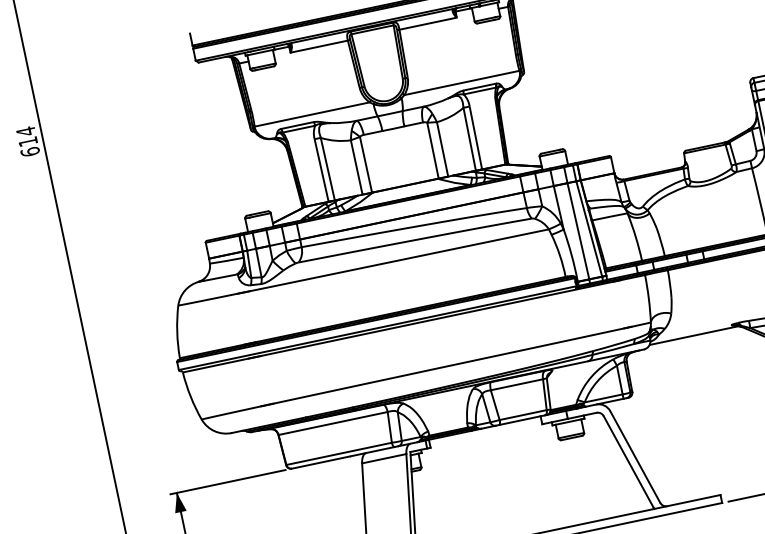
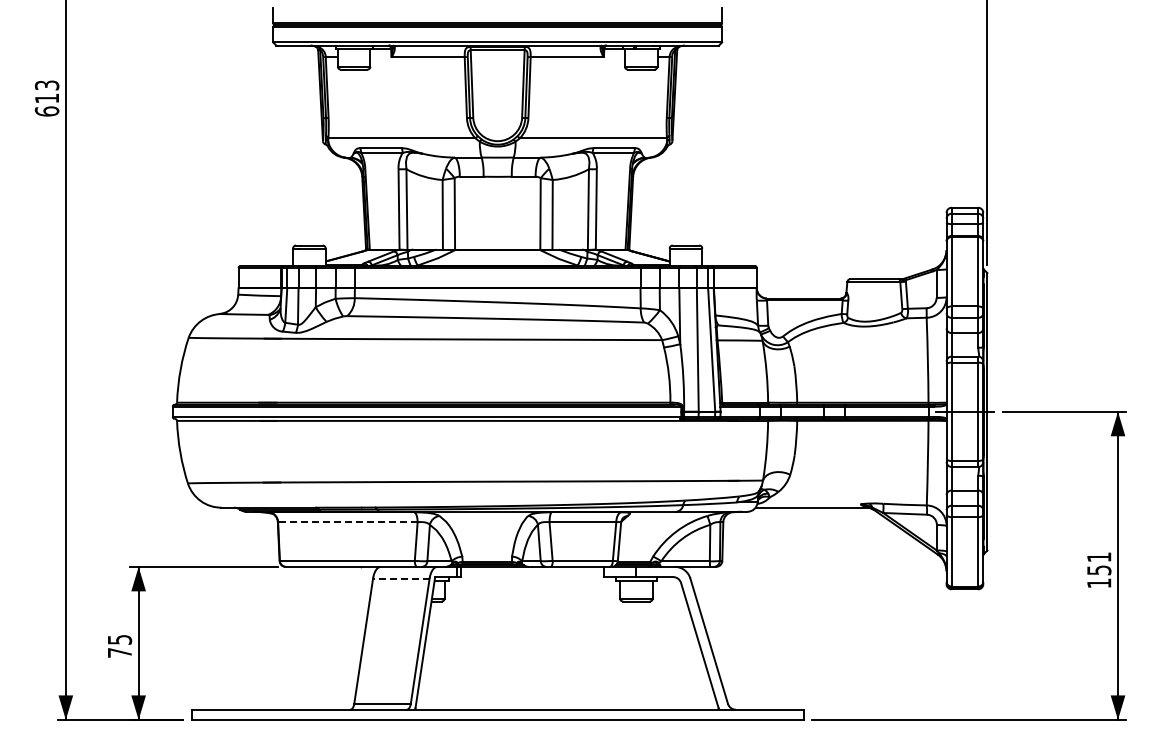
text: (25, 131) -> (46, 85), 614 -> 613
line: (332, 423) -> (347, 522), solid -> dashed
line: (383, 458) -> (400, 578), solid -> dashed

